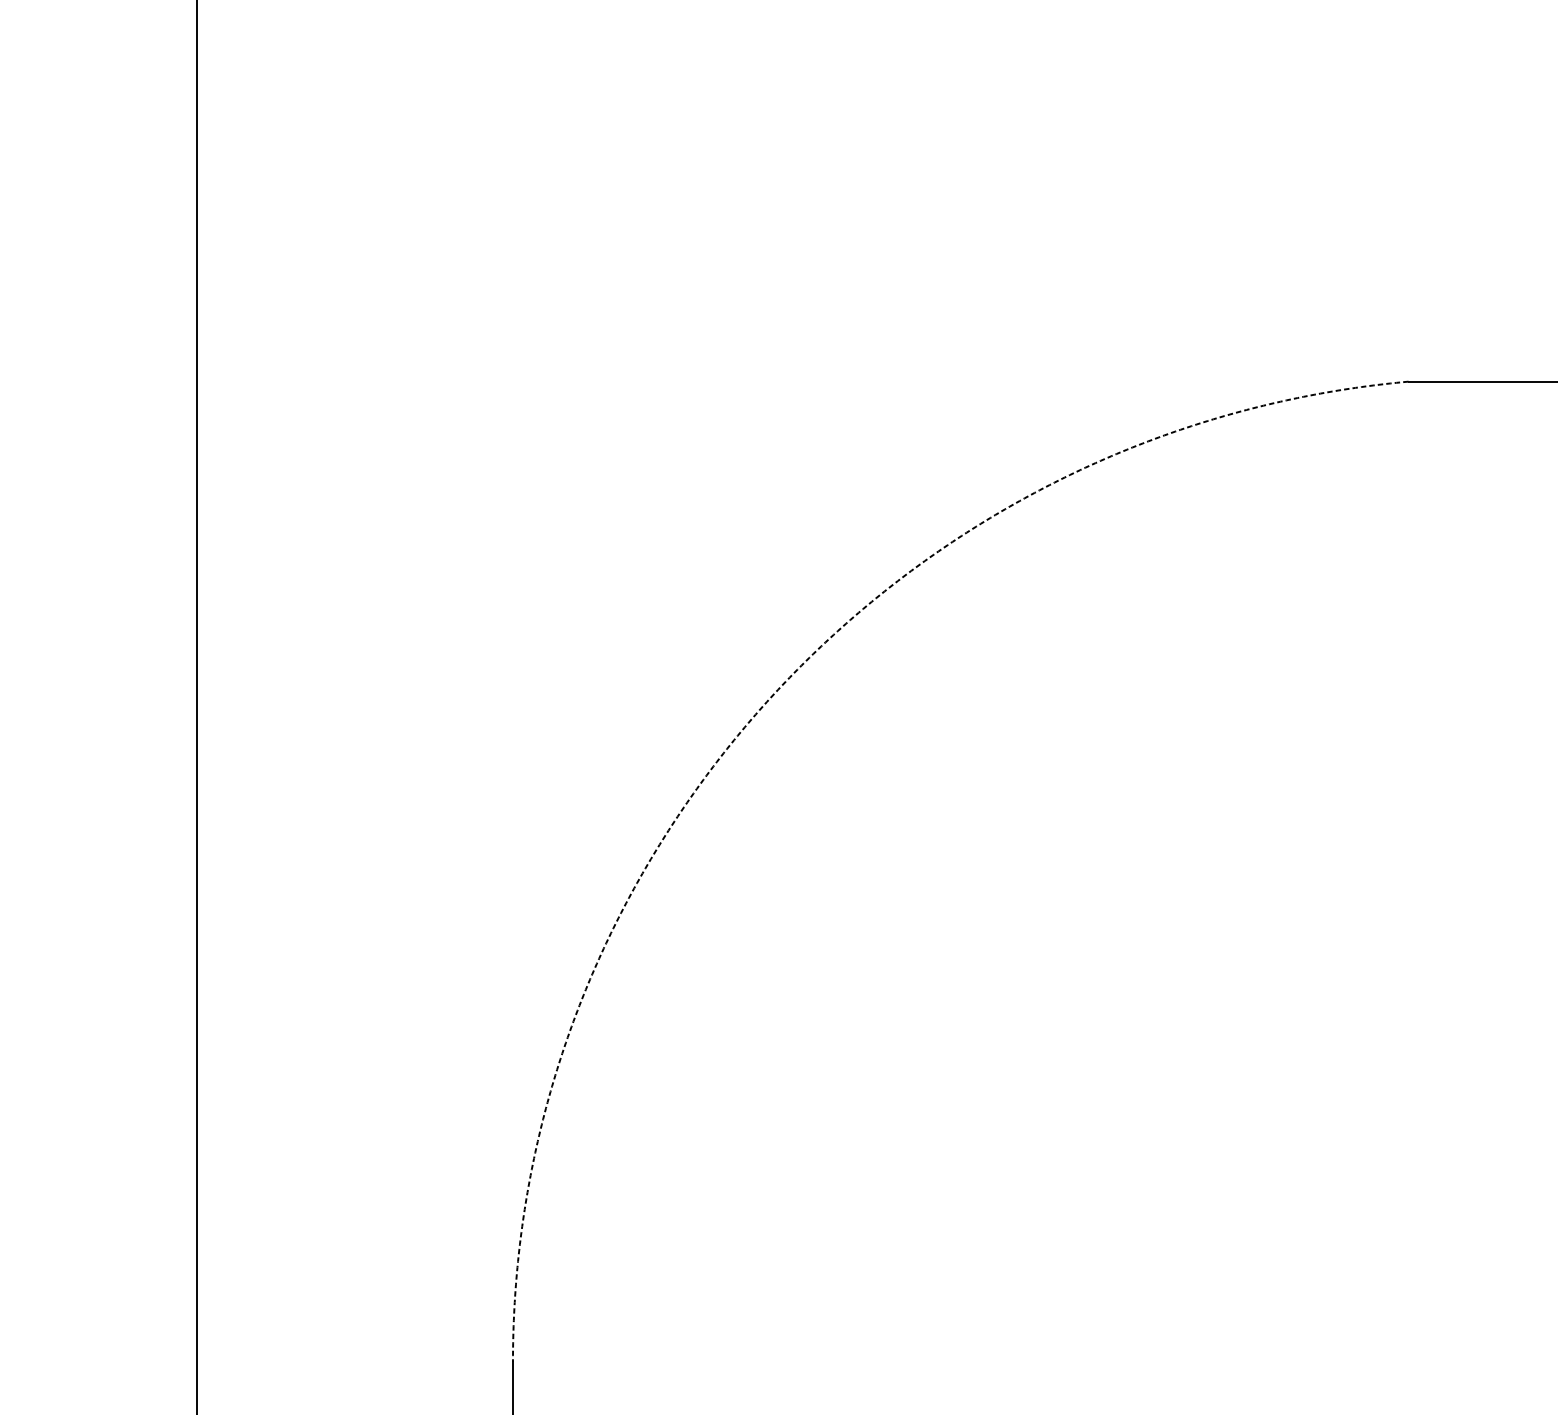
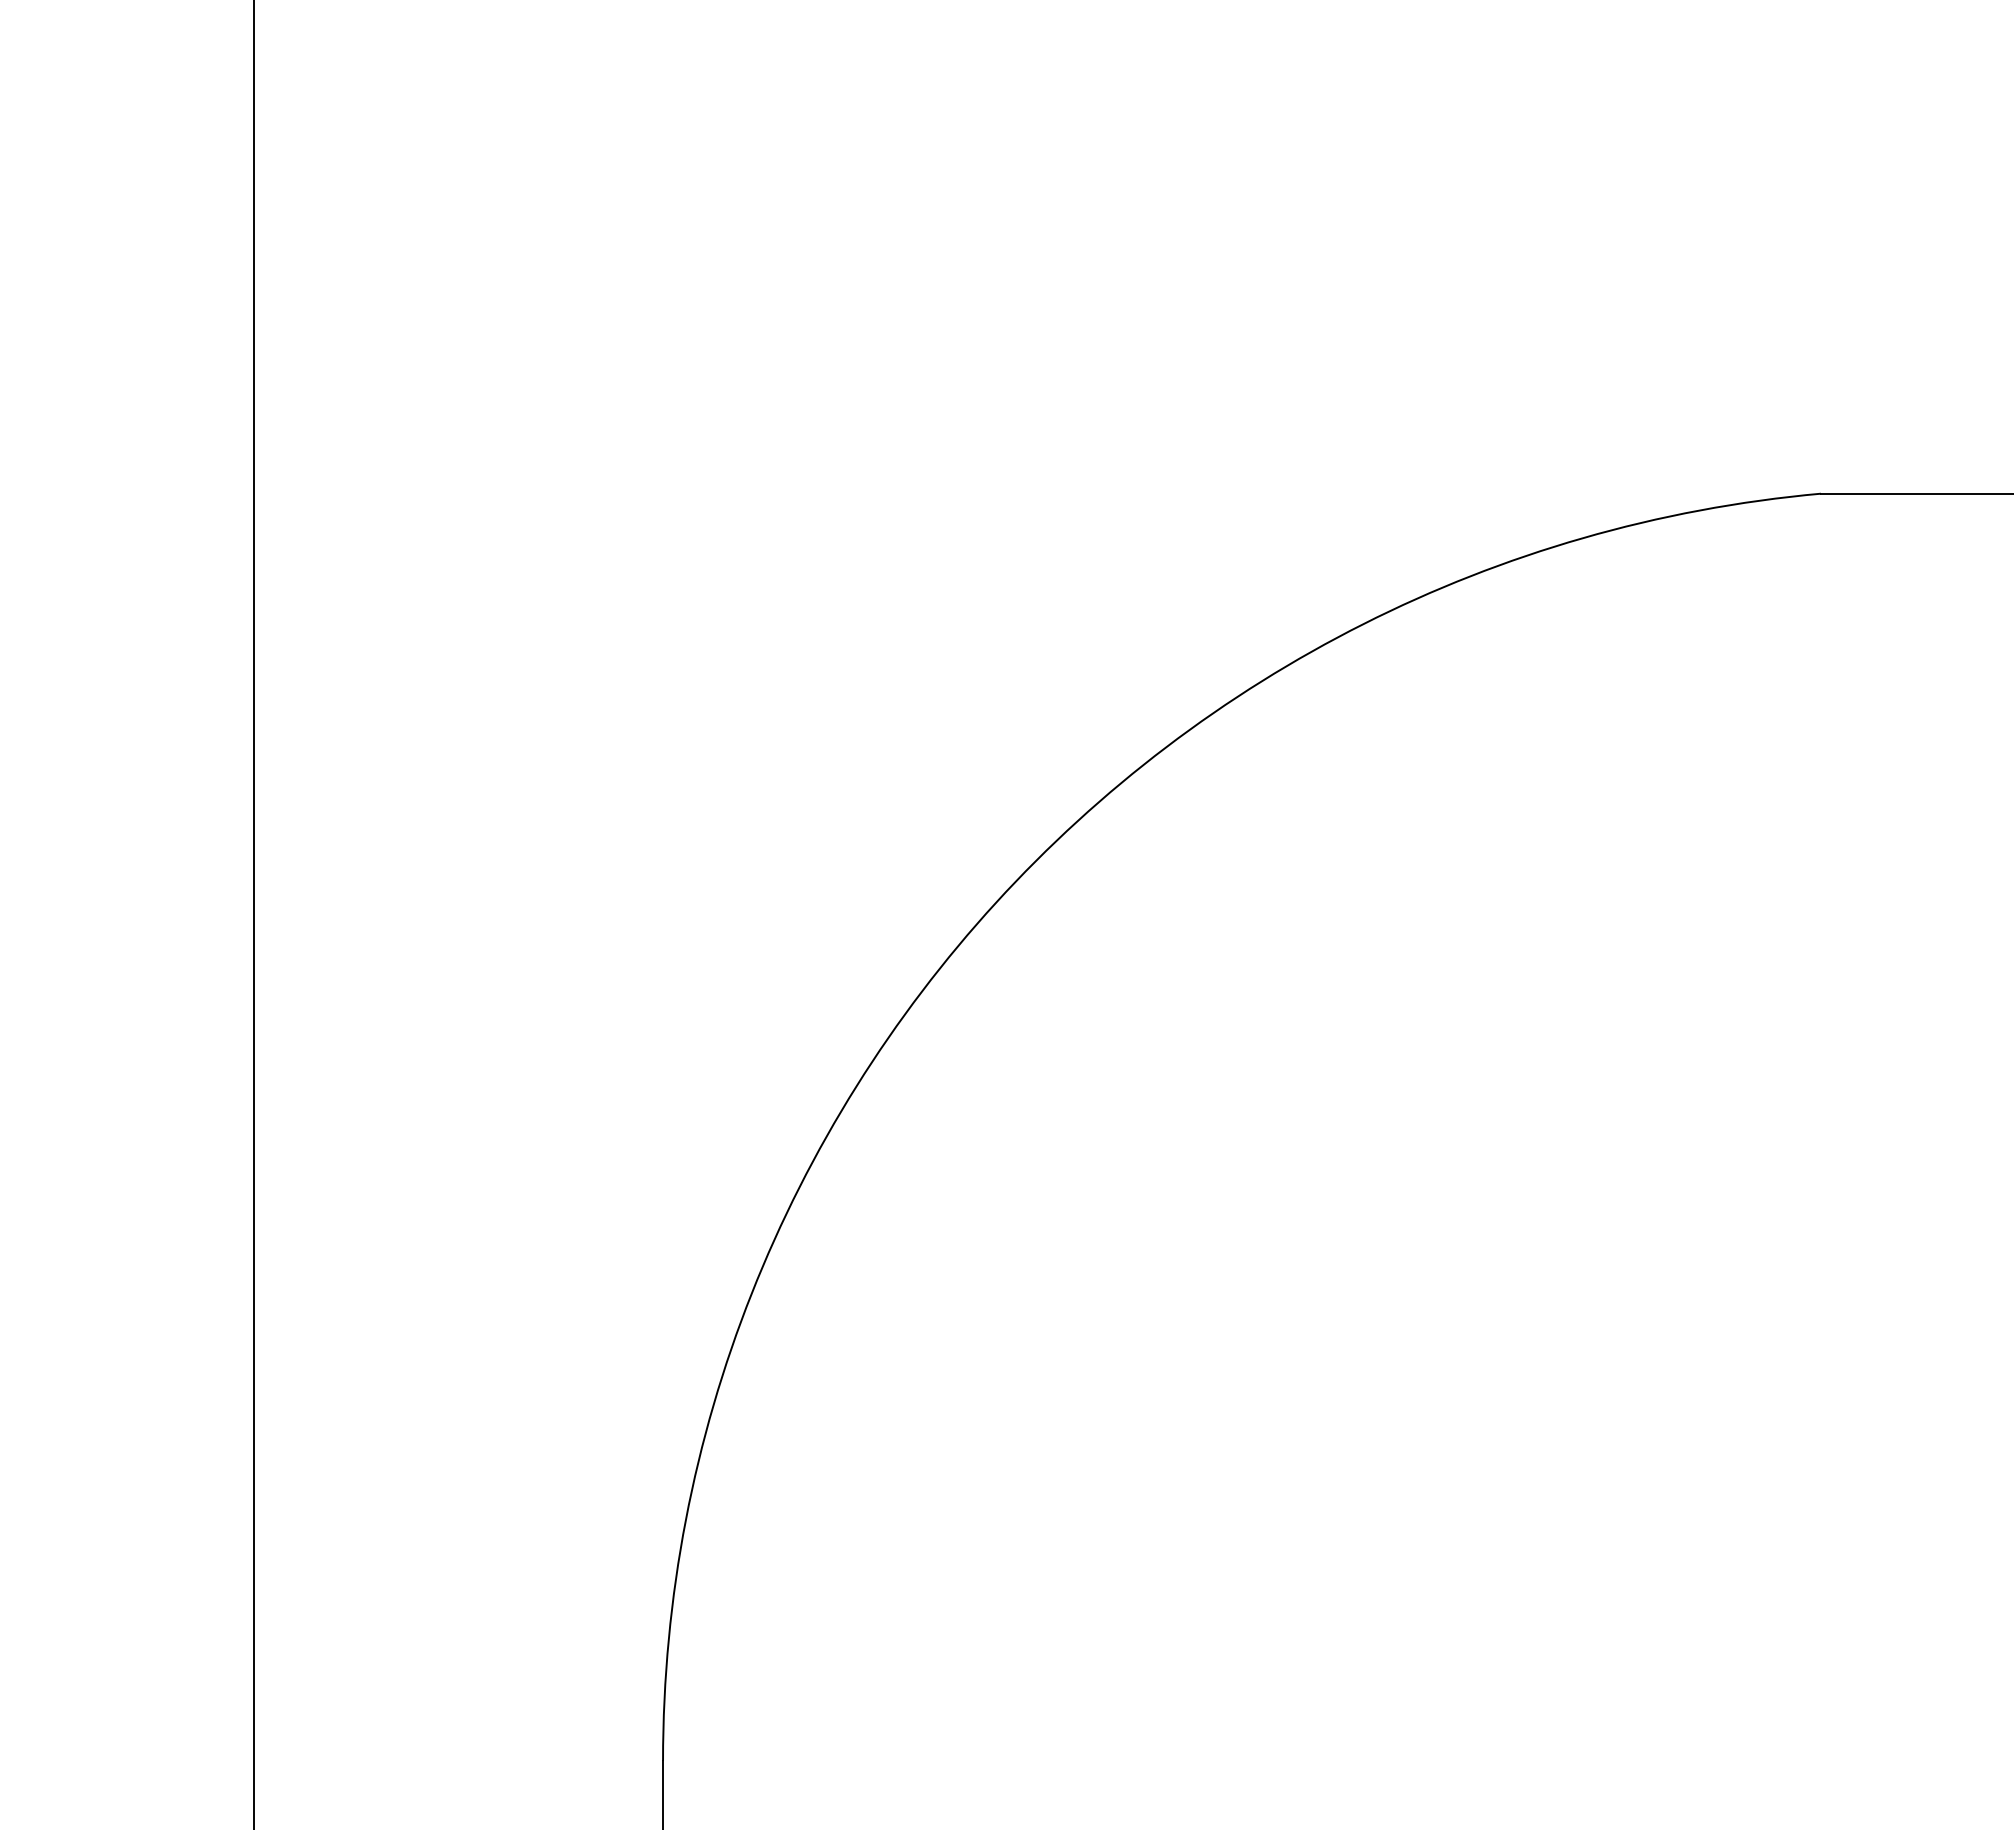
arc: (770, 697) -> (996, 902), dashed -> solid

